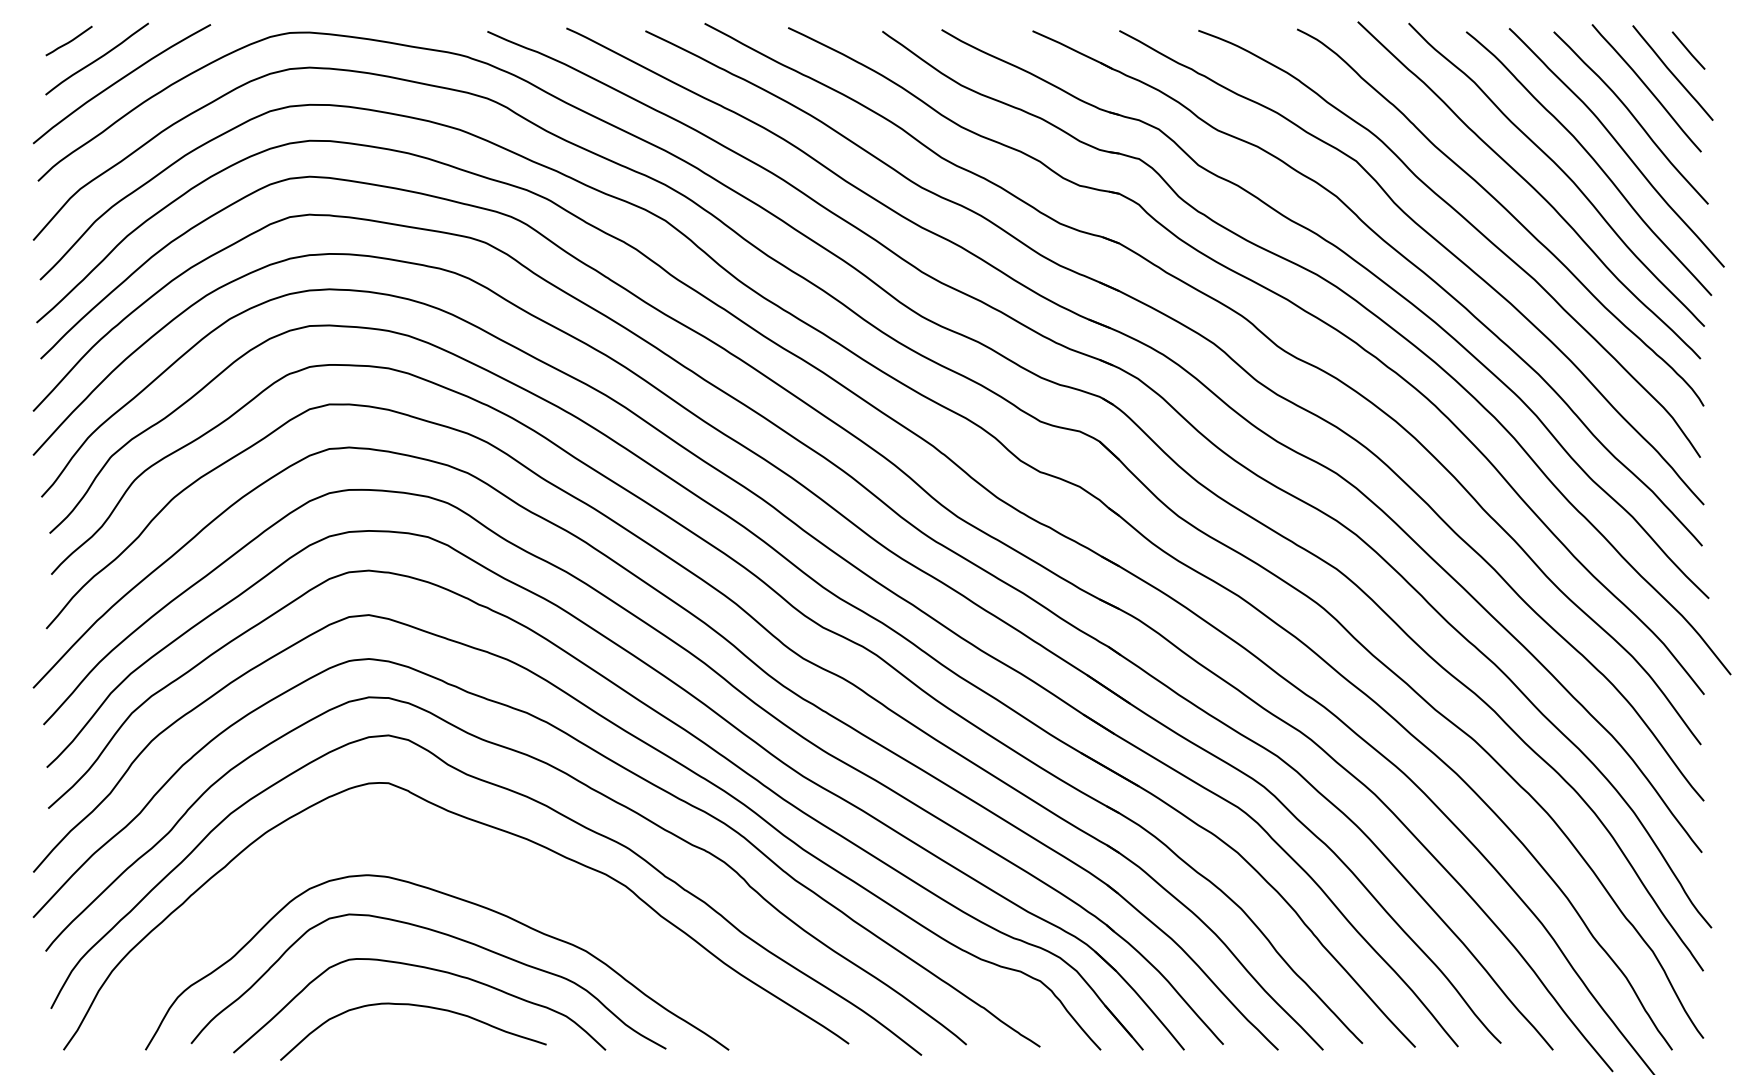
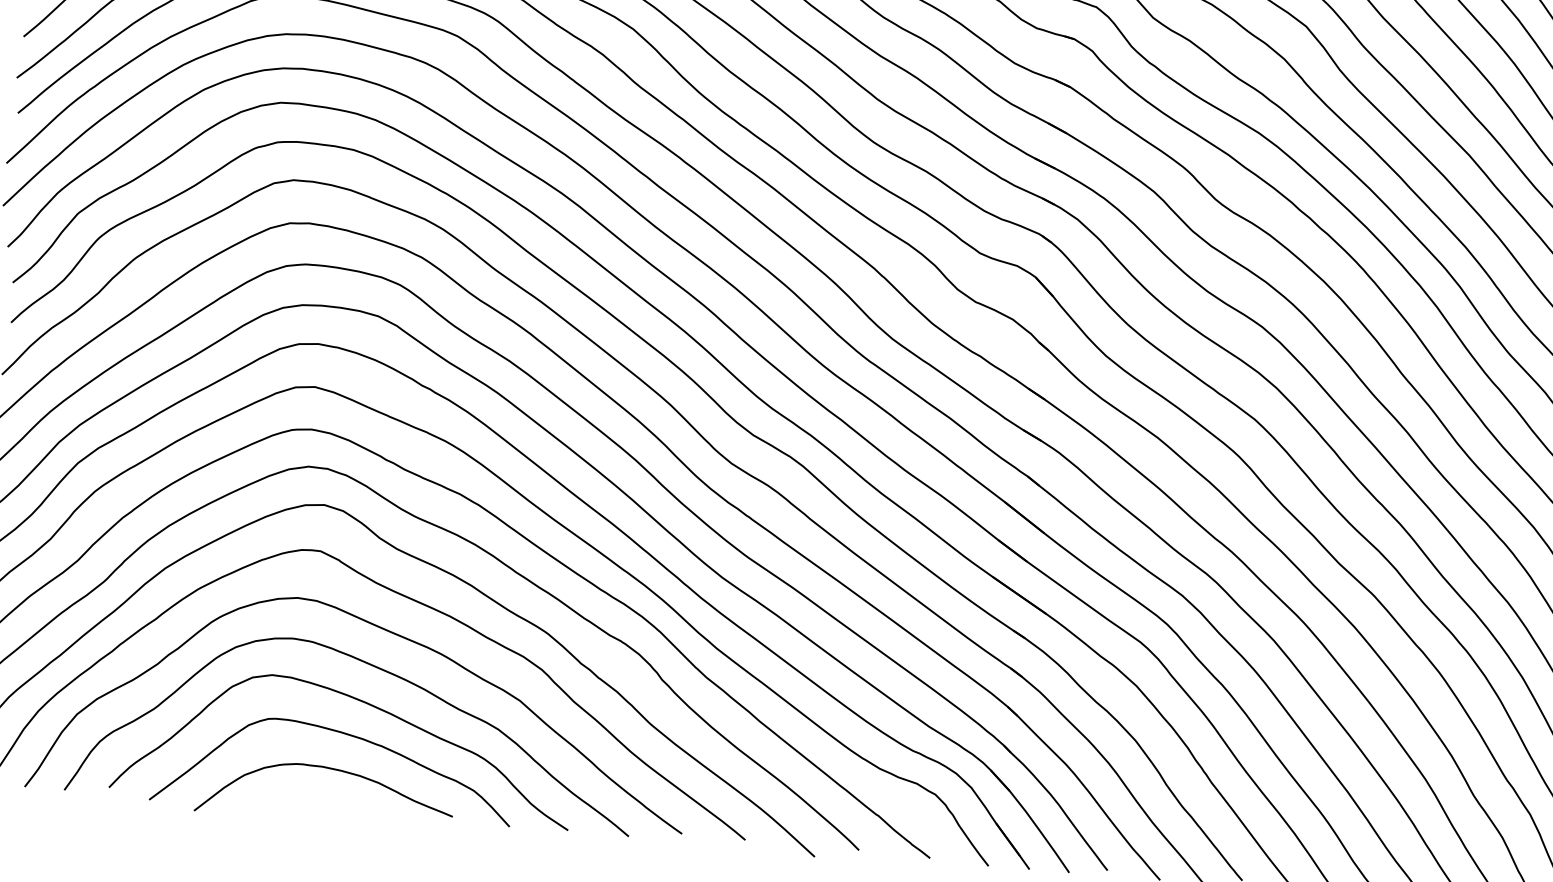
curve: (470, 862) -> (393, 634), added

